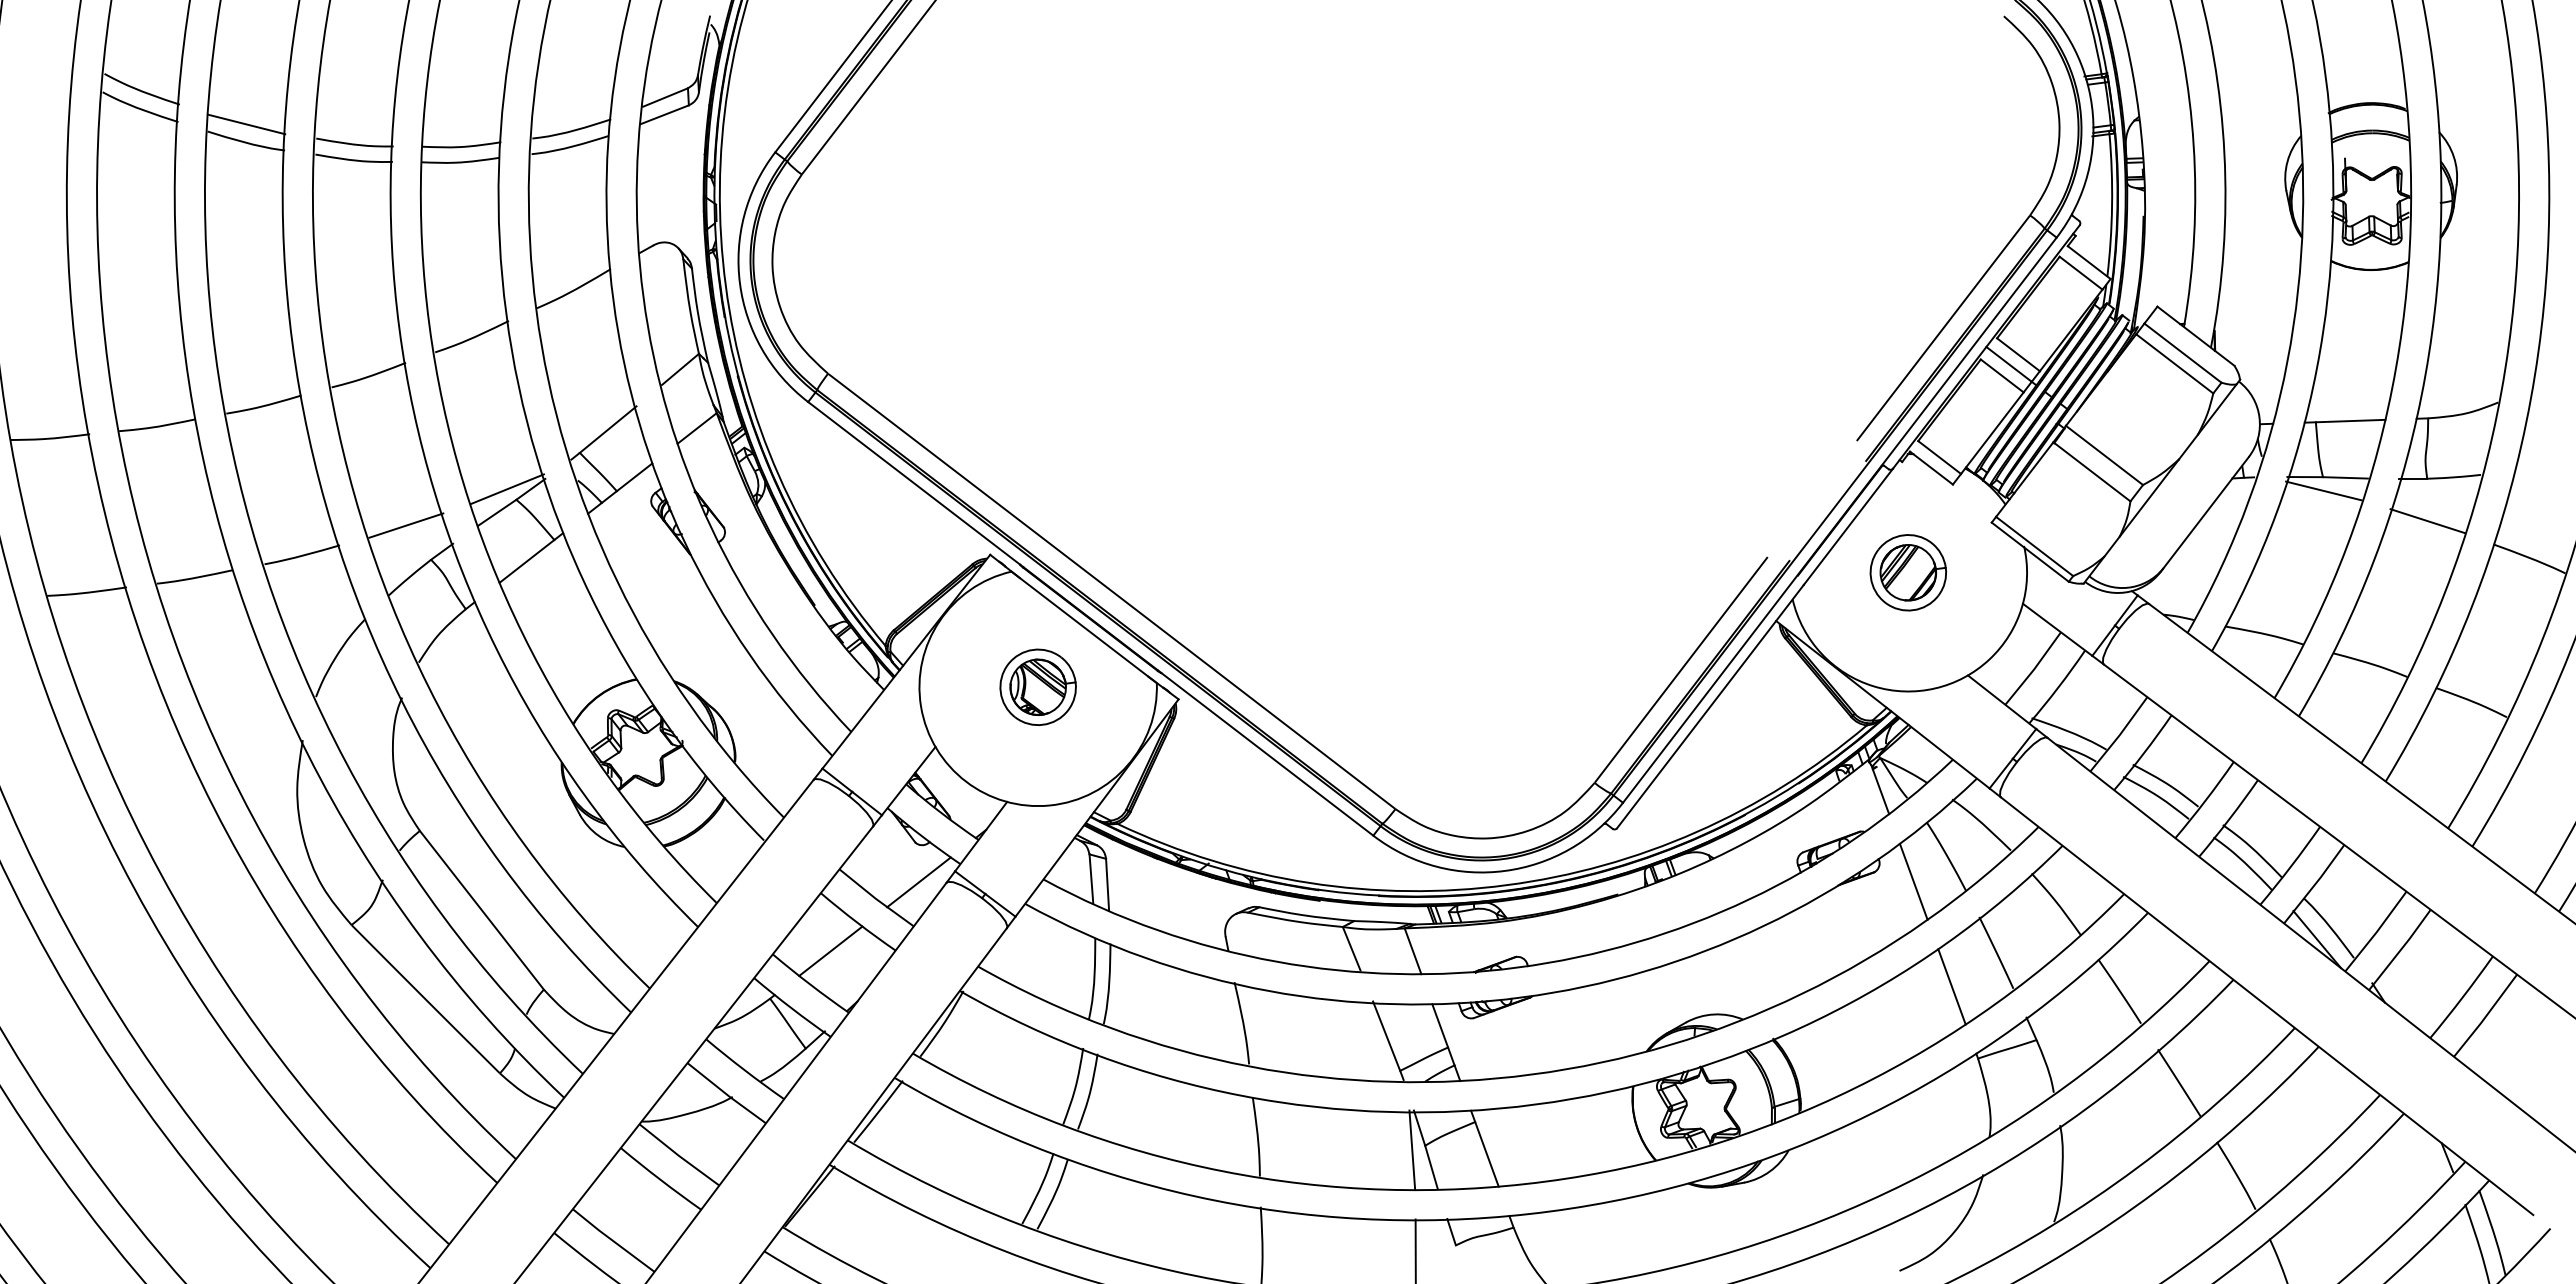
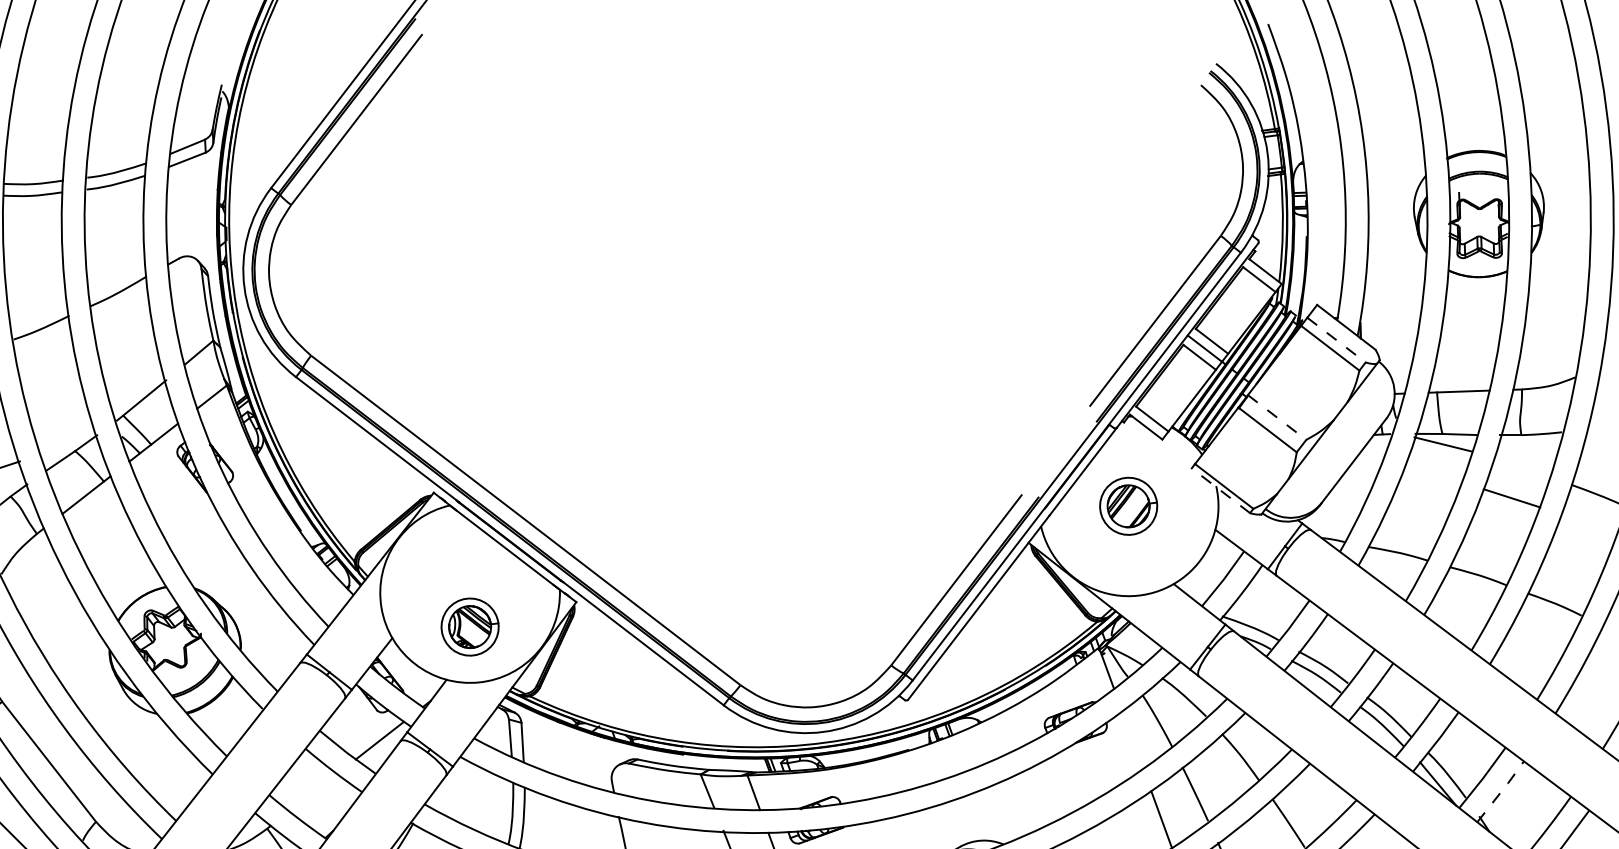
line: (2182, 353) -> (1336, 340), solid -> dashed
line: (2104, 455) -> (1277, 417), solid -> dashed
line: (506, 489) -> (67, 443), removed
line: (2427, 521) -> (1511, 498), moved
line: (2030, 552) -> (1221, 490), solid -> dashed
part: (1037, 686) -> (469, 626), moved
line: (1913, 881) -> (1132, 739), removed
line: (2401, 949) -> (1501, 791), solid -> dashed
line: (830, 950) -> (312, 792), removed

